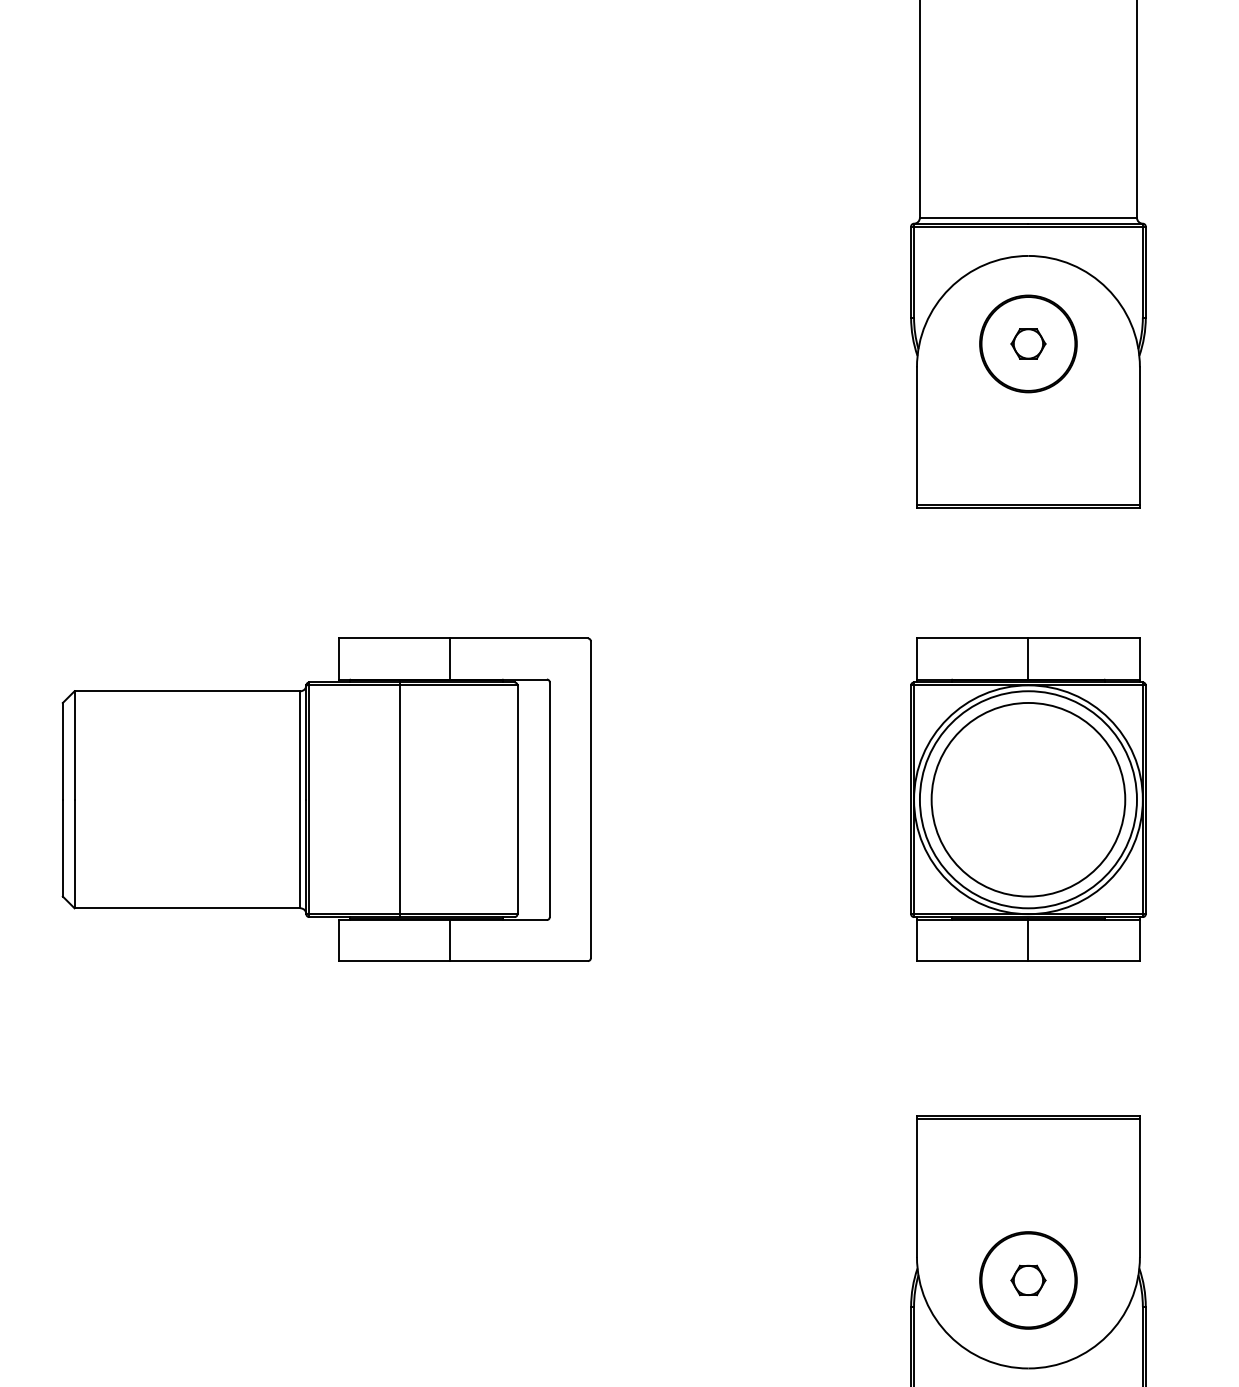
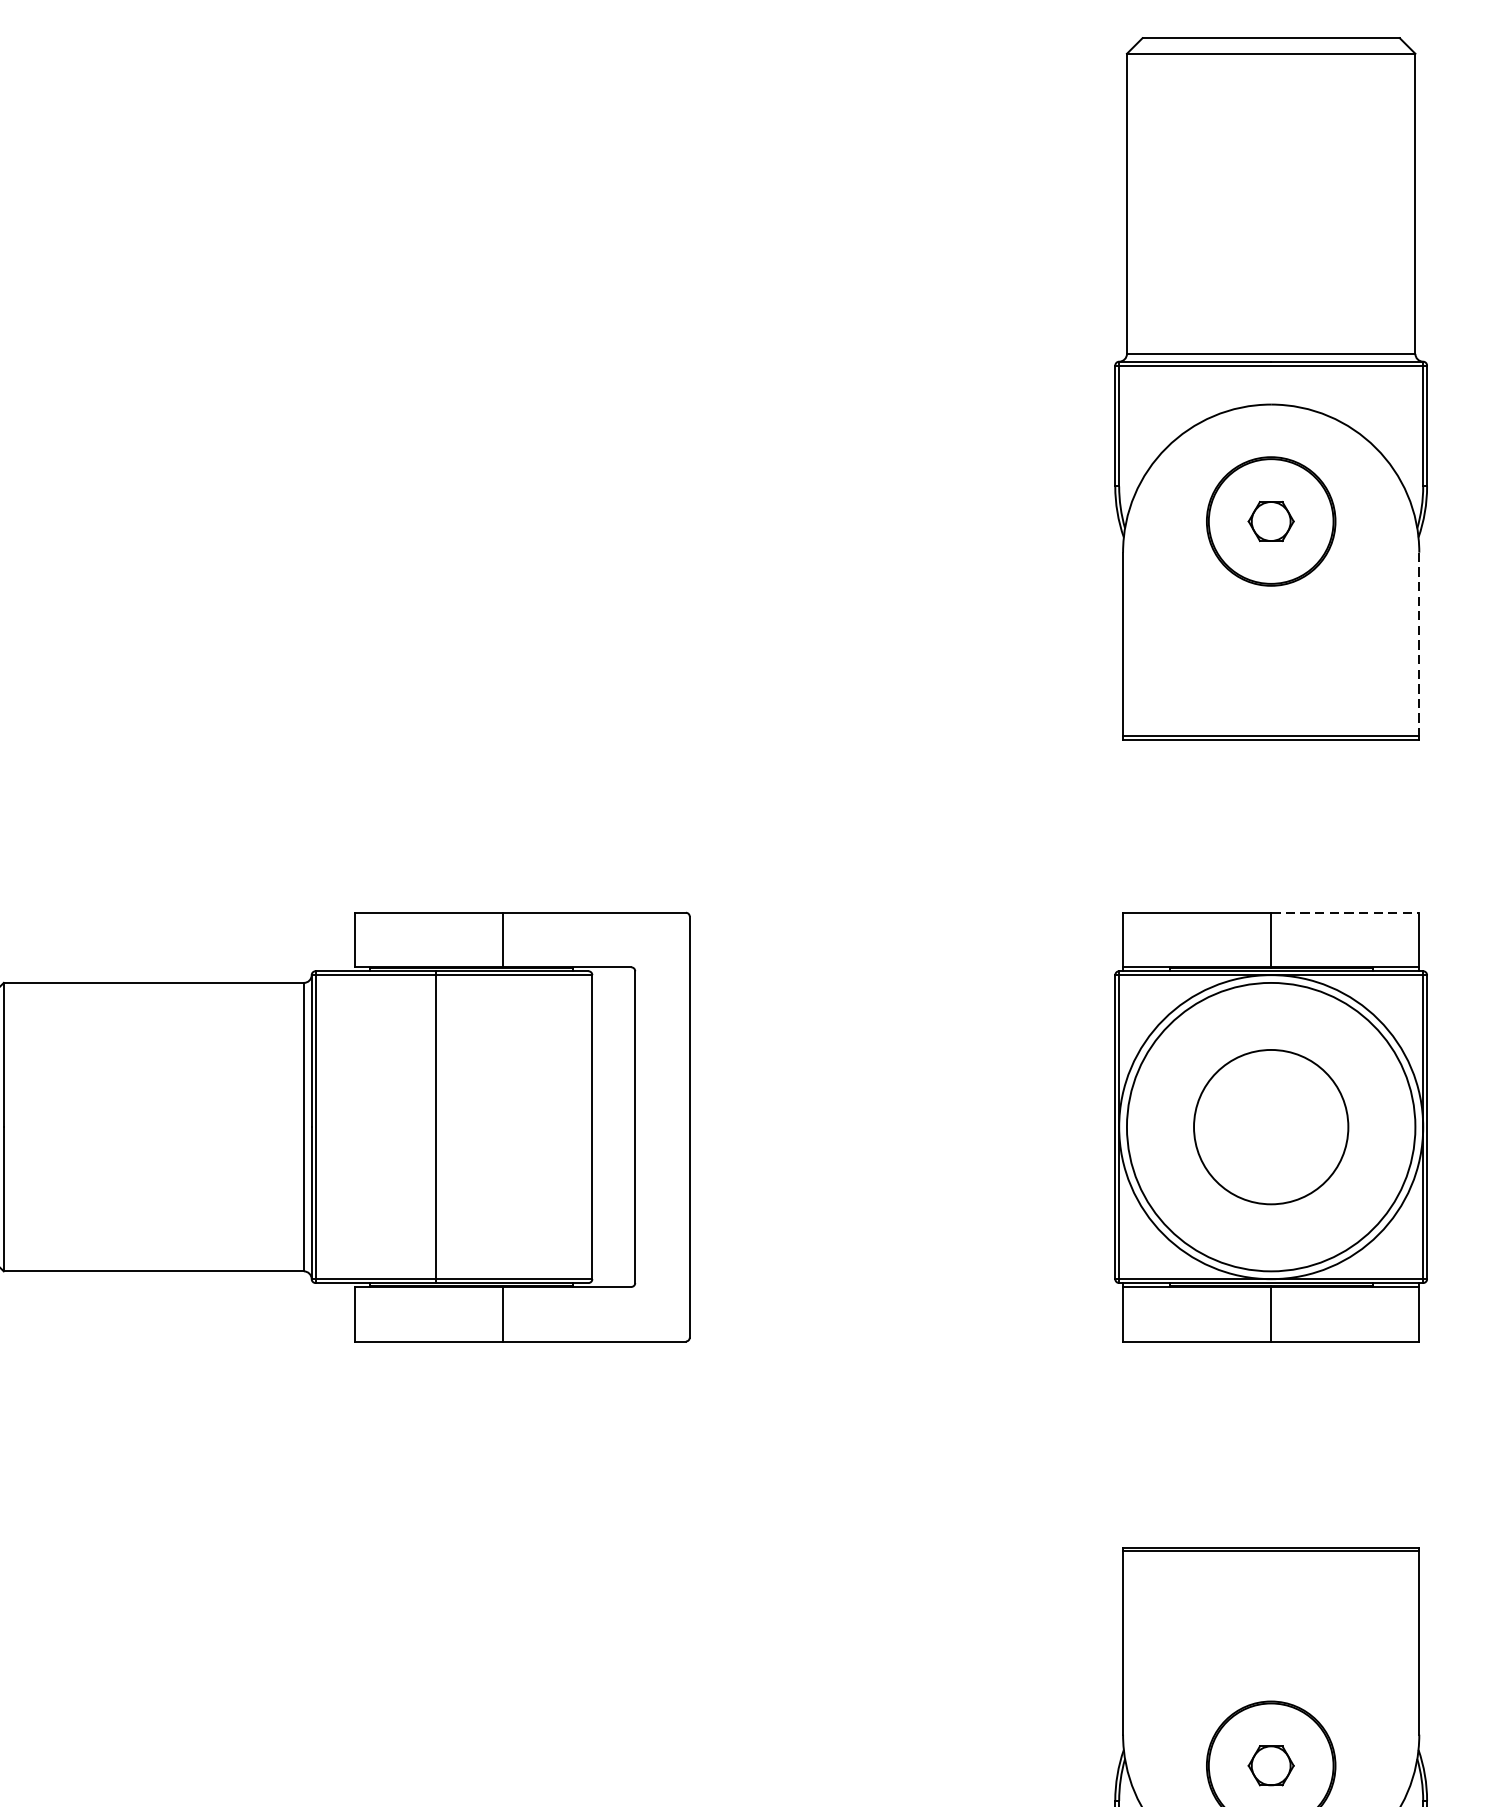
line: (1139, 436) -> (1418, 644), solid -> dashed
line: (1084, 638) -> (1345, 912), solid -> dashed
circle: (1028, 799) -> (1271, 1126), size x0.6

